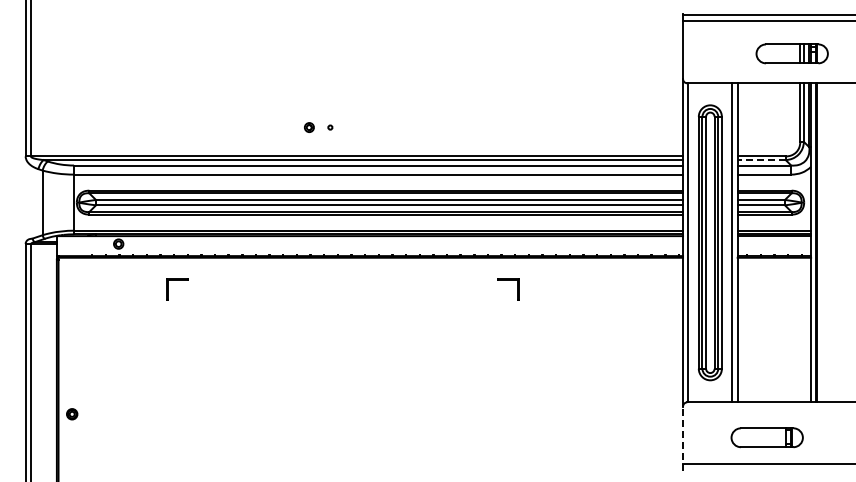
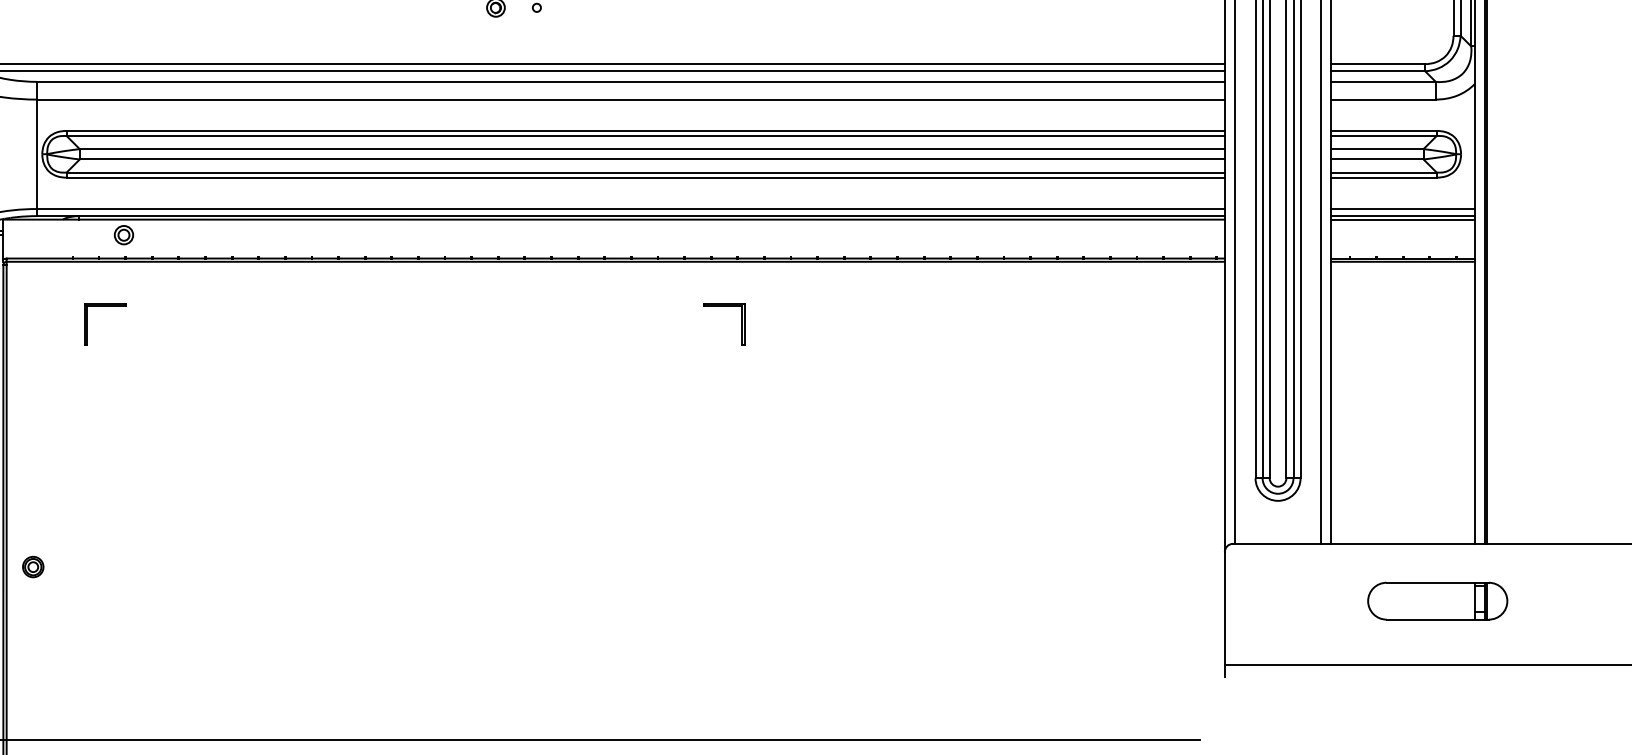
line: (761, 160) -> (1377, 72), dashed -> solid
part: (177, 280) -> (106, 306), moved
part: (508, 280) -> (724, 306), moved
part: (766, 437) -> (1436, 600), moved
line: (683, 438) -> (1225, 614), dashed -> solid

